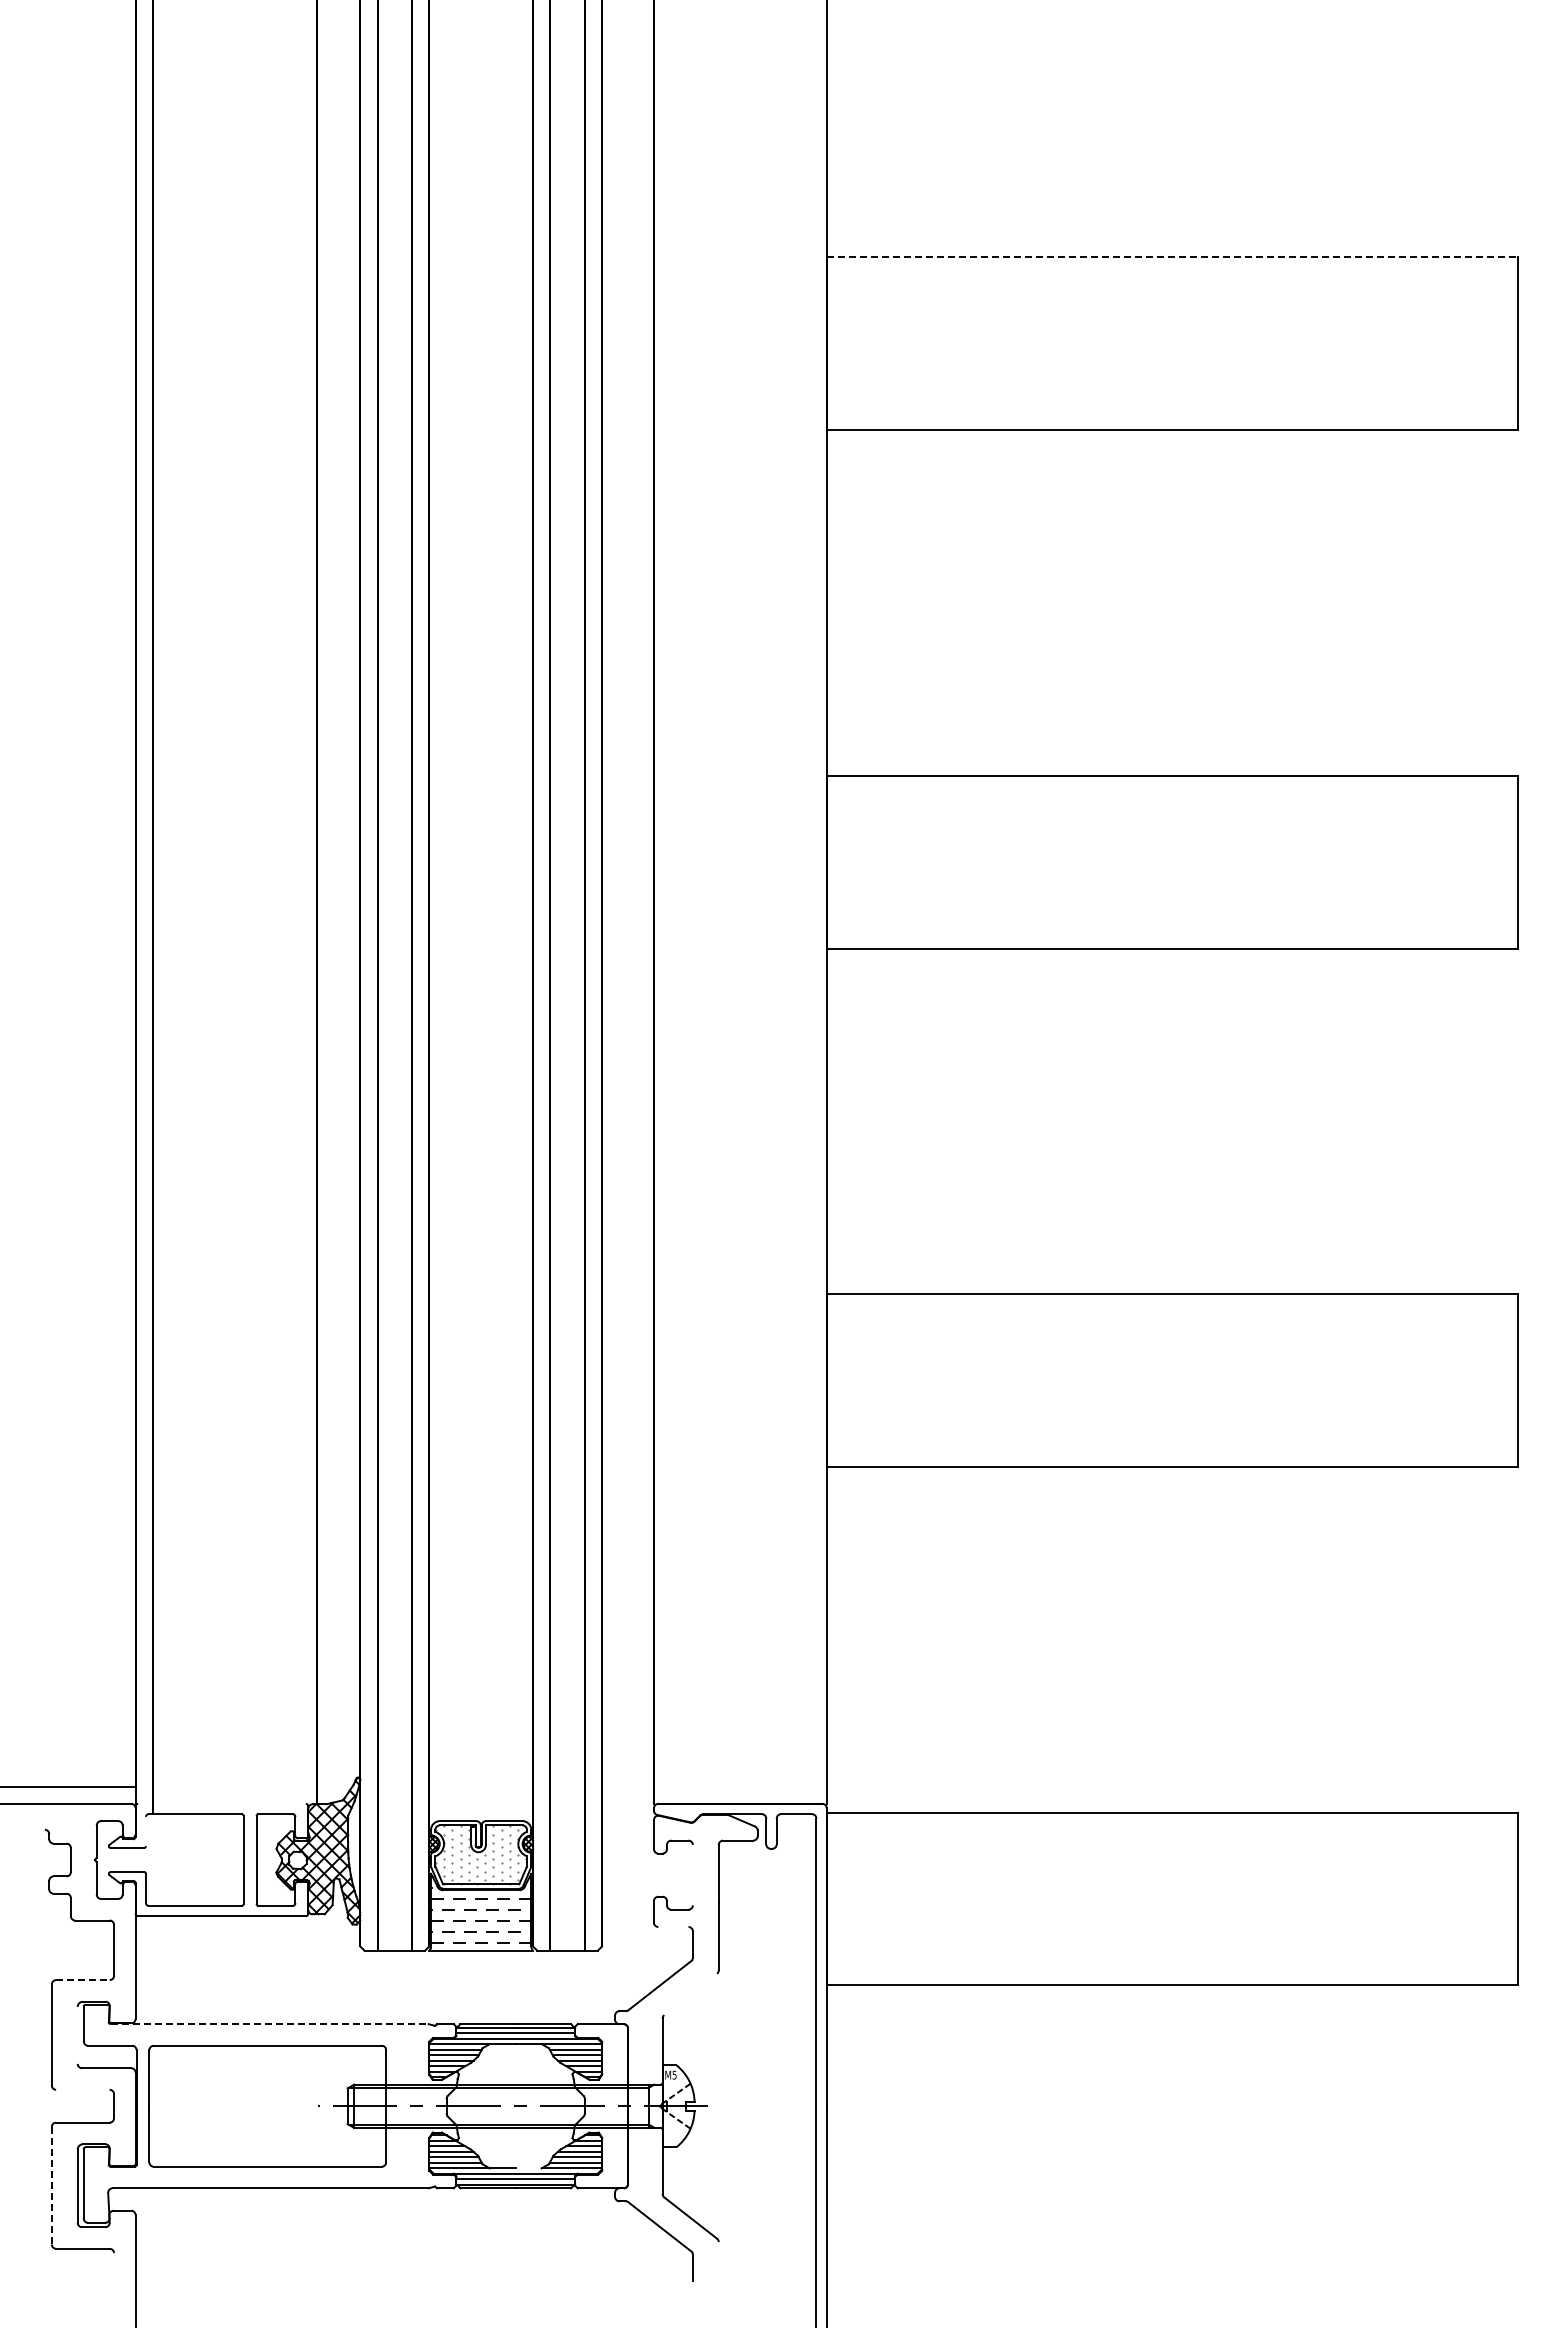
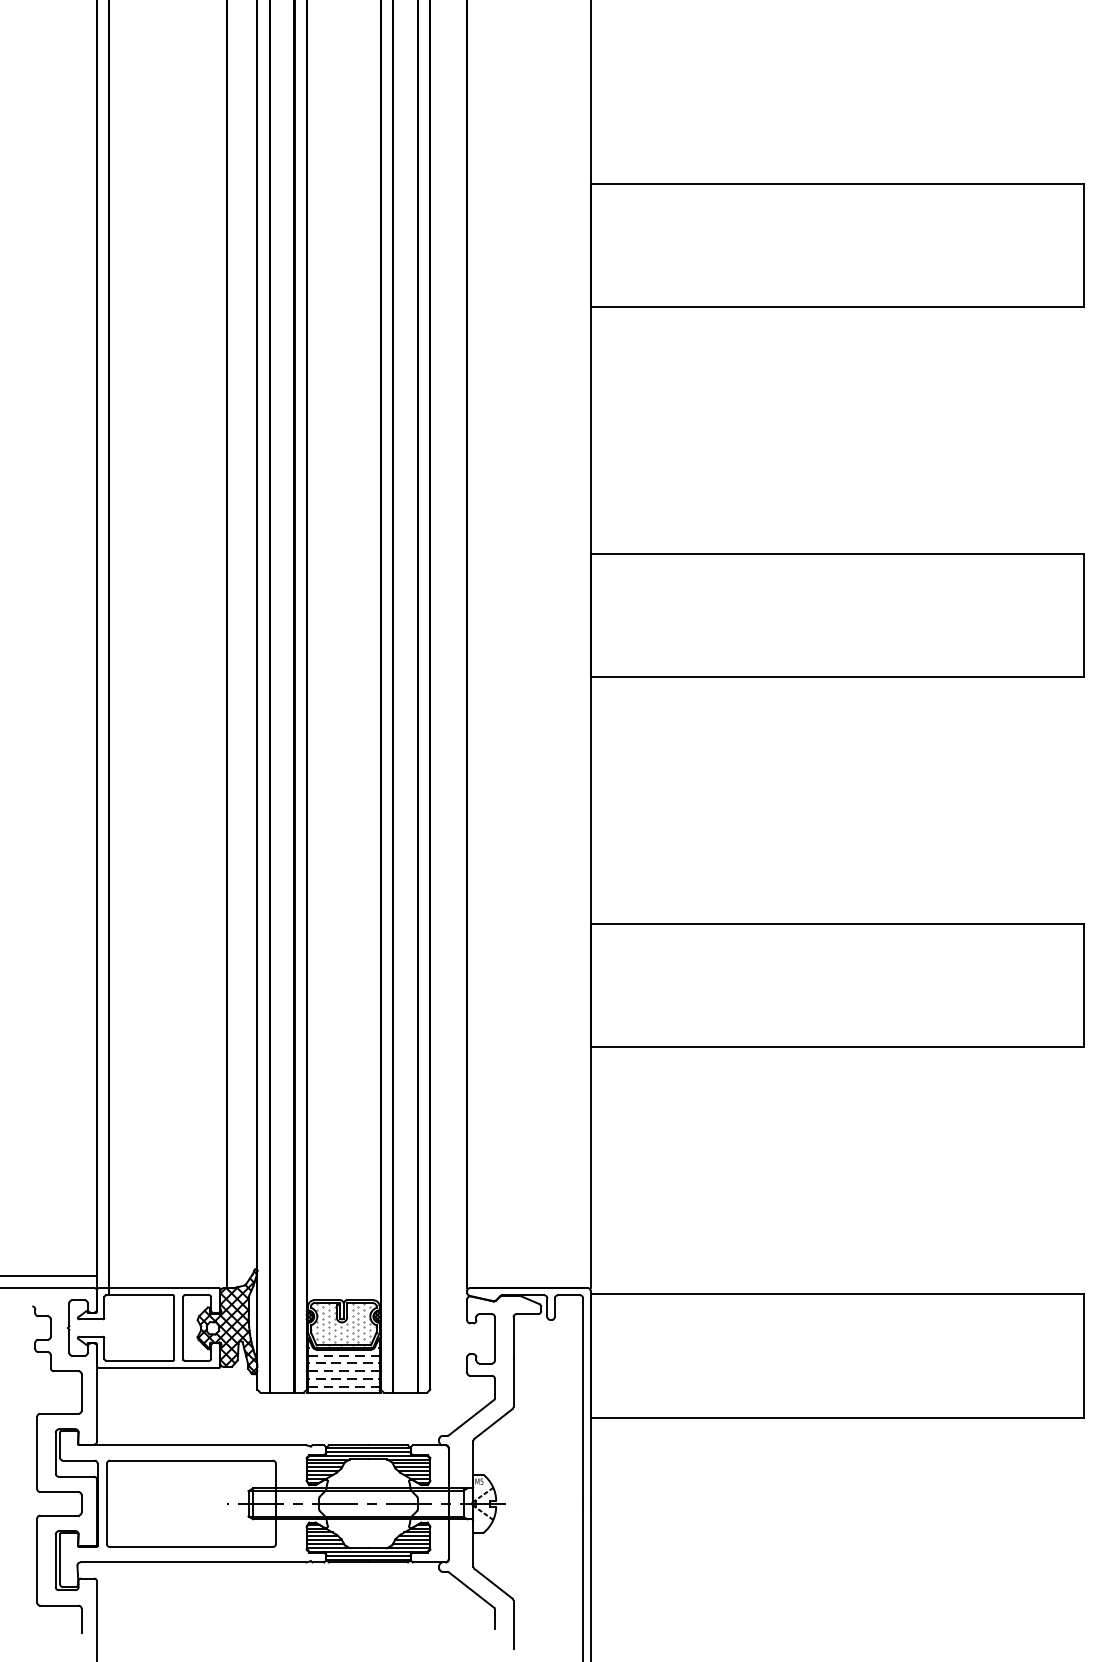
line: (1172, 257) -> (837, 183), dashed -> solid
line: (221, 1803) -> (158, 1287), added
line: (146, 1831) -> (104, 1307), added
line: (692, 1874) -> (494, 1338), added
line: (673, 1926) -> (481, 1375), added
line: (82, 1980) -> (59, 1414), dashed -> solid
line: (690, 1994) -> (493, 1424), added
line: (270, 2024) -> (193, 1445), dashed -> solid
line: (77, 2034) -> (55, 1452), added
line: (82, 2089) -> (59, 1491), added
line: (528, 2168) -> (377, 1548), added
line: (51, 2185) -> (36, 1560), dashed -> solid
line: (114, 2270) -> (81, 1621), added
line: (718, 2275) -> (513, 1624), added

